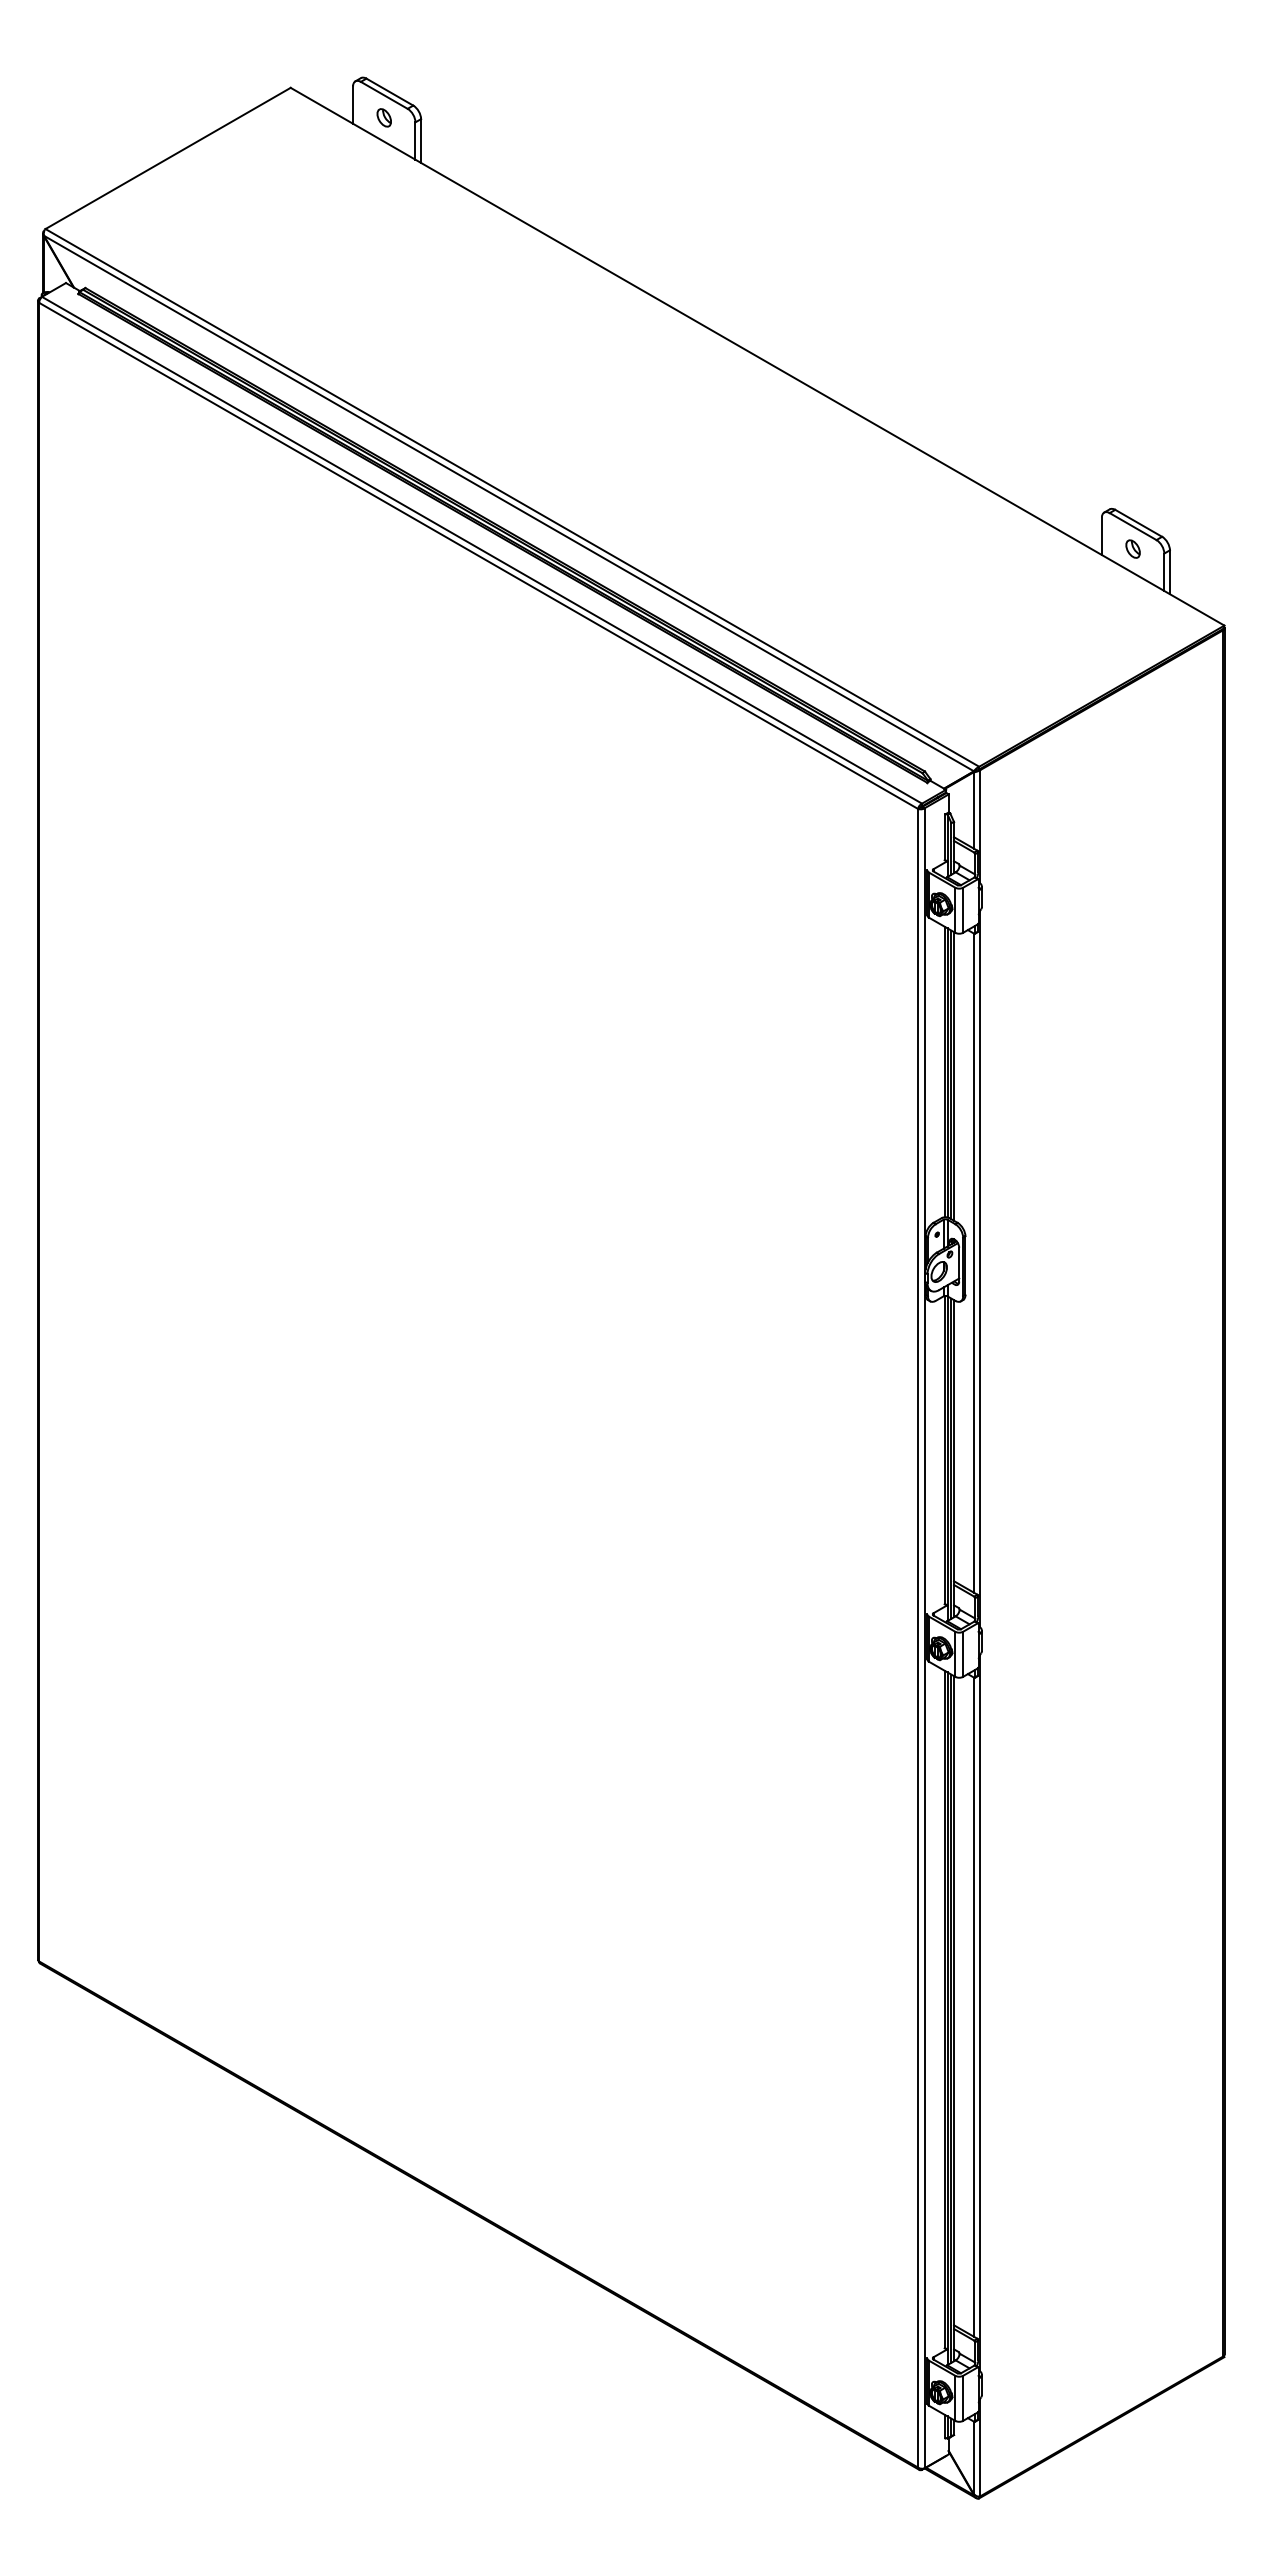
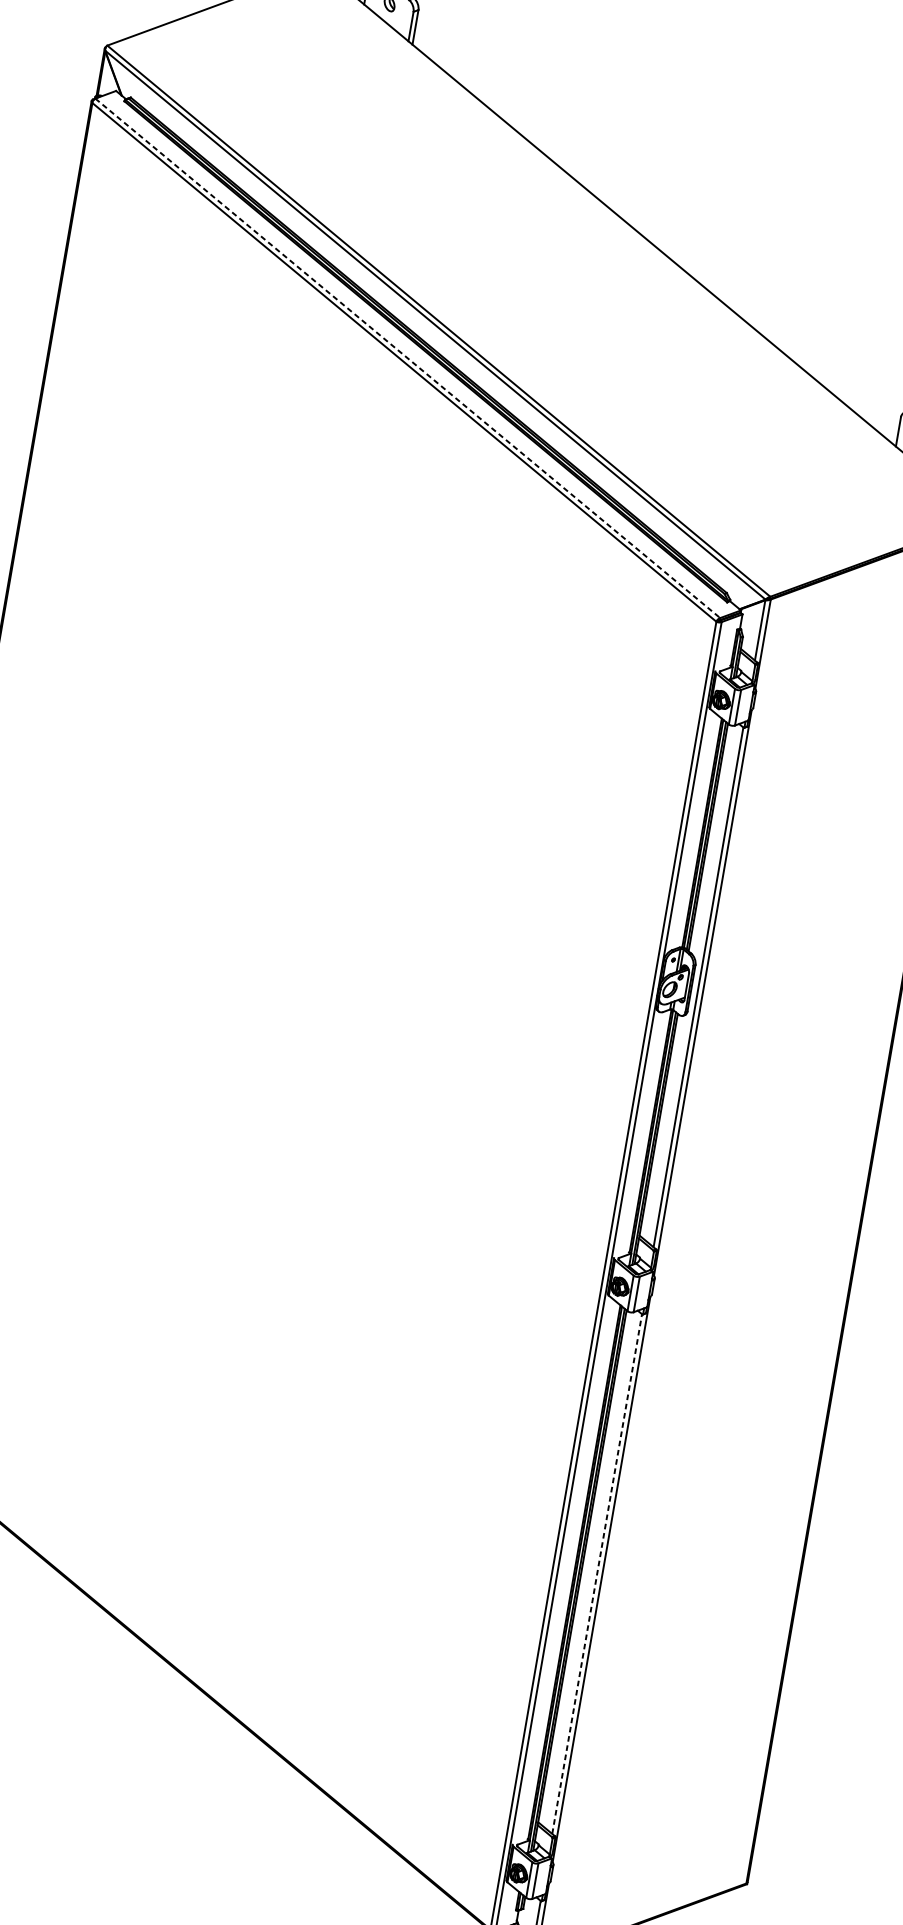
line: (482, 550) -> (408, 358), solid -> dashed
line: (973, 2007) -> (596, 1574), solid -> dashed

